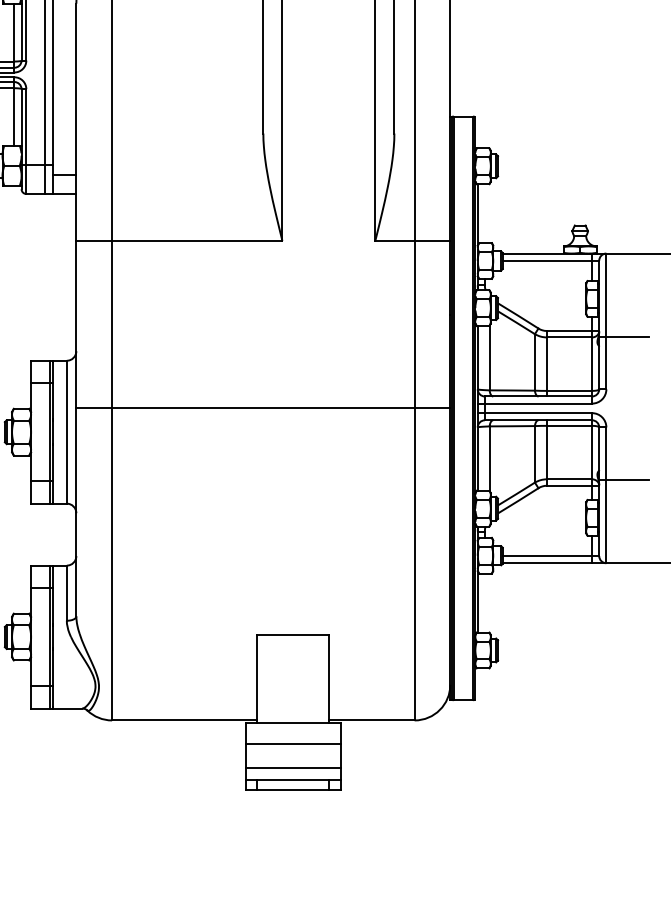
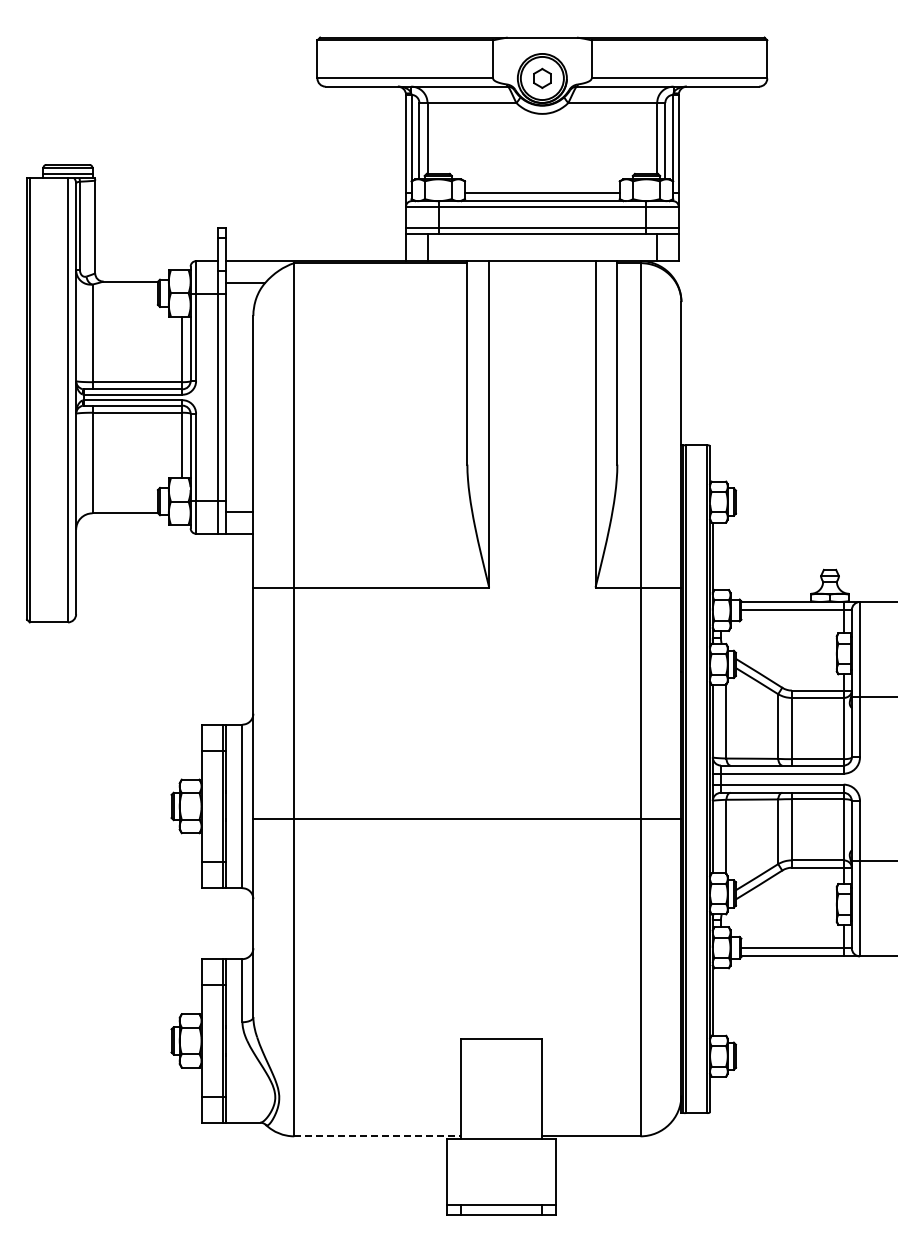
line: (263, 408) -> (467, 819), moved
line: (184, 720) -> (377, 1136), solid -> dashed
line: (293, 744) -> (501, 1163), removed
line: (293, 767) -> (501, 1190), removed

